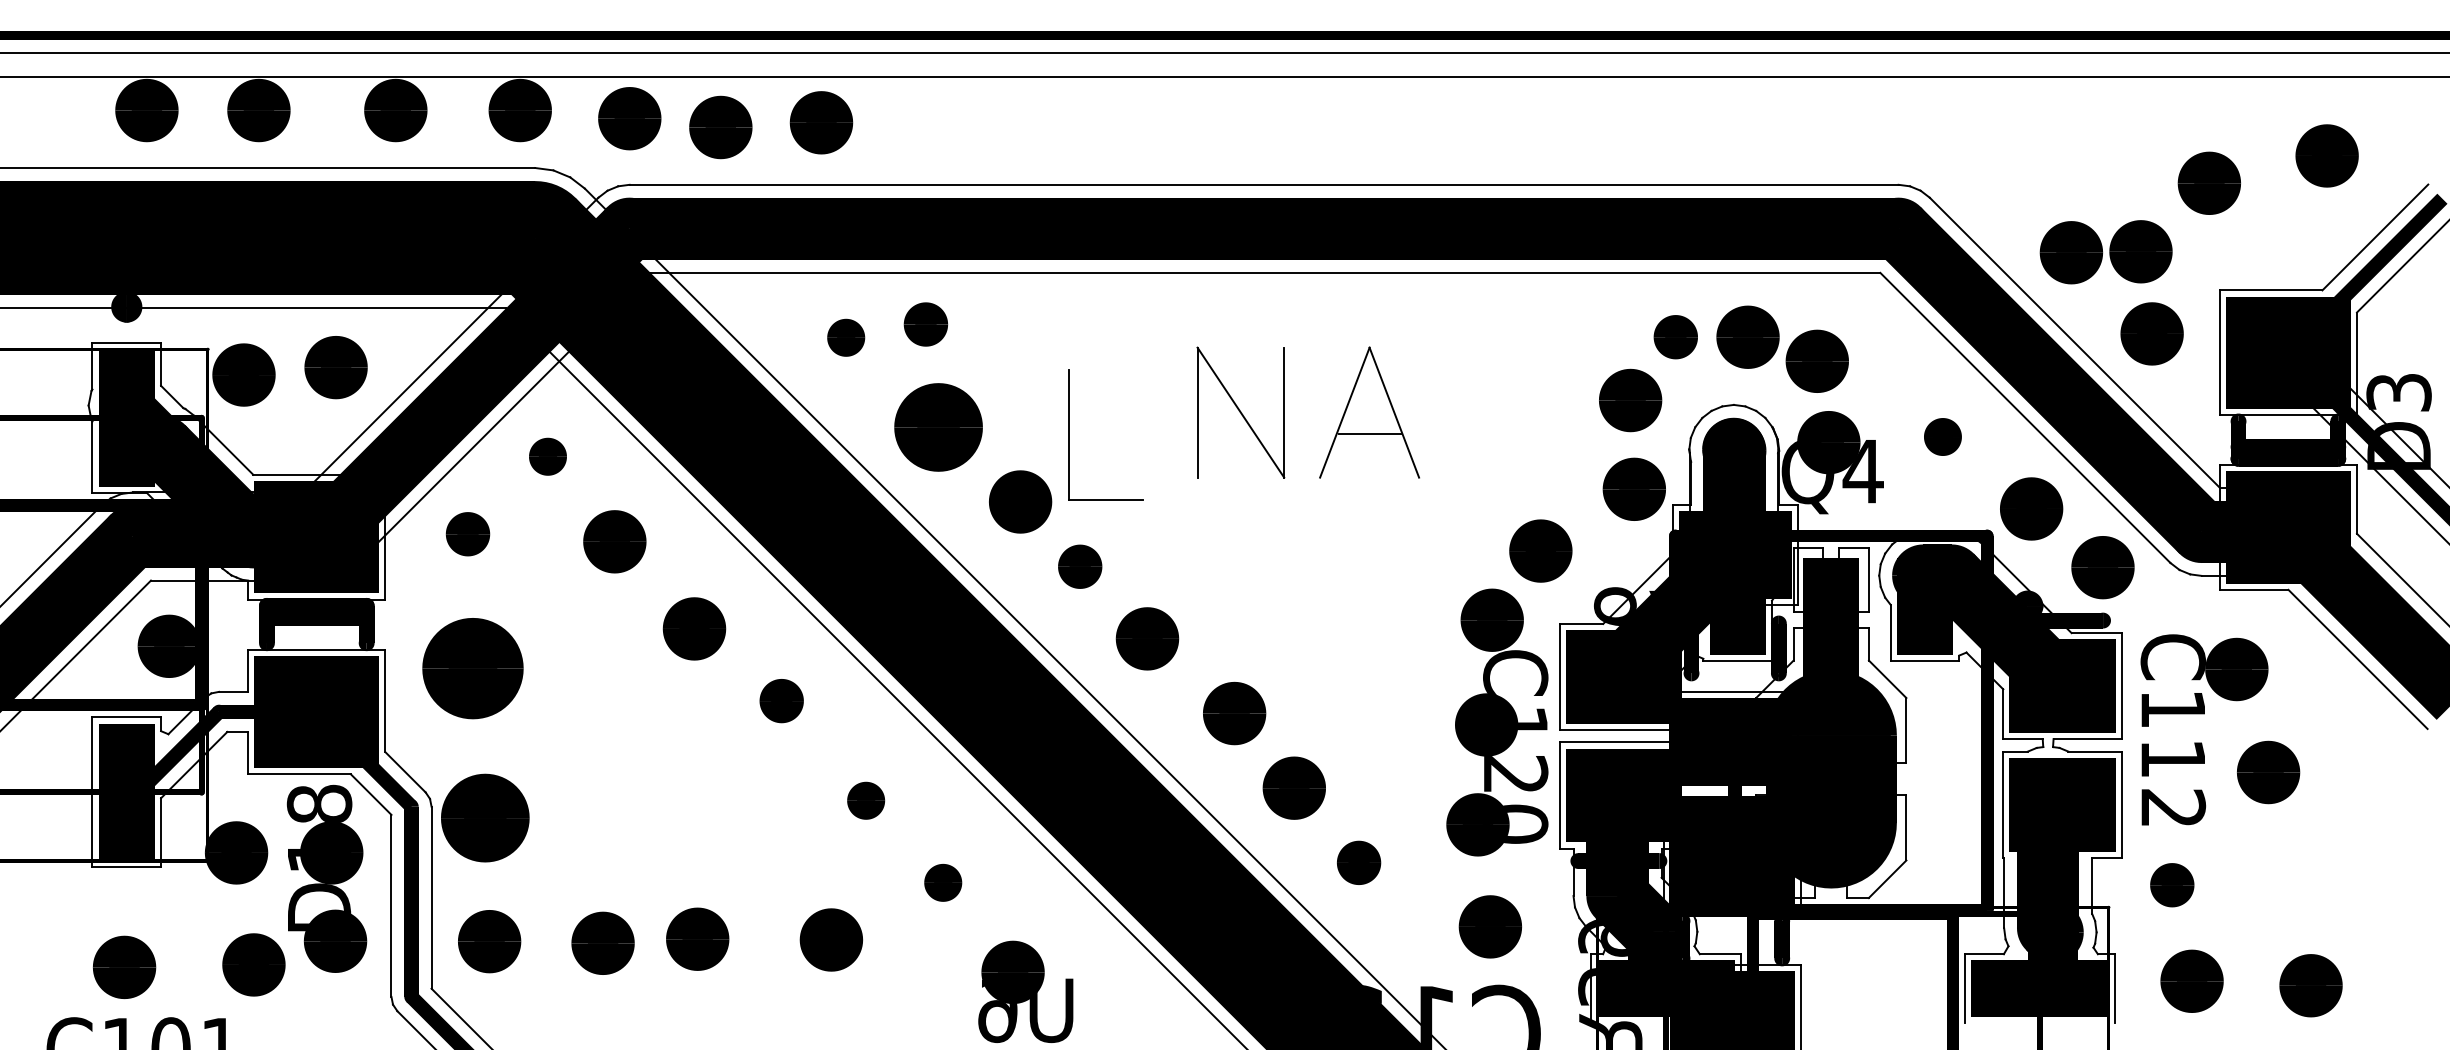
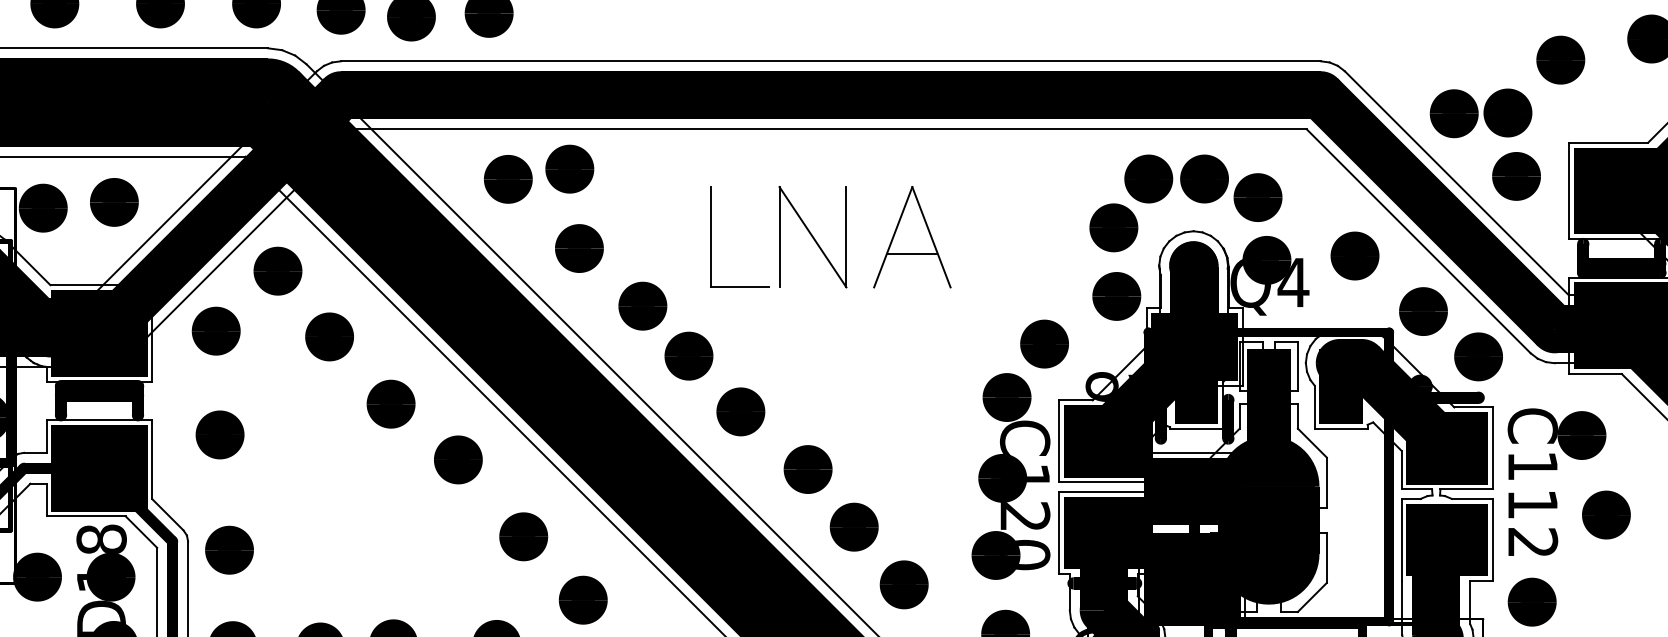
part: (925, 324) -> (569, 169), size x1.43
part: (1675, 336) -> (1148, 178), size x1.43
part: (845, 337) -> (507, 179), size x1.67
part: (937, 426) -> (578, 247), size x0.71
part: (1069, 434) -> (711, 237), moved
part: (1942, 436) -> (1354, 255), size x1.67
part: (547, 456) -> (277, 271), size x1.67
part: (467, 533) -> (215, 330), size x1.43
part: (1079, 566) -> (688, 356), size x1.43
part: (472, 668) -> (219, 434), size x0.62
part: (781, 700) -> (458, 459), size x1.43
part: (865, 800) -> (523, 536), size x1.67
part: (484, 817) -> (228, 549), size x0.71
part: (1358, 862) -> (903, 584), size x1.43
part: (942, 882) -> (582, 599), size x1.67
part: (2171, 884) -> (1531, 601), size x1.43

